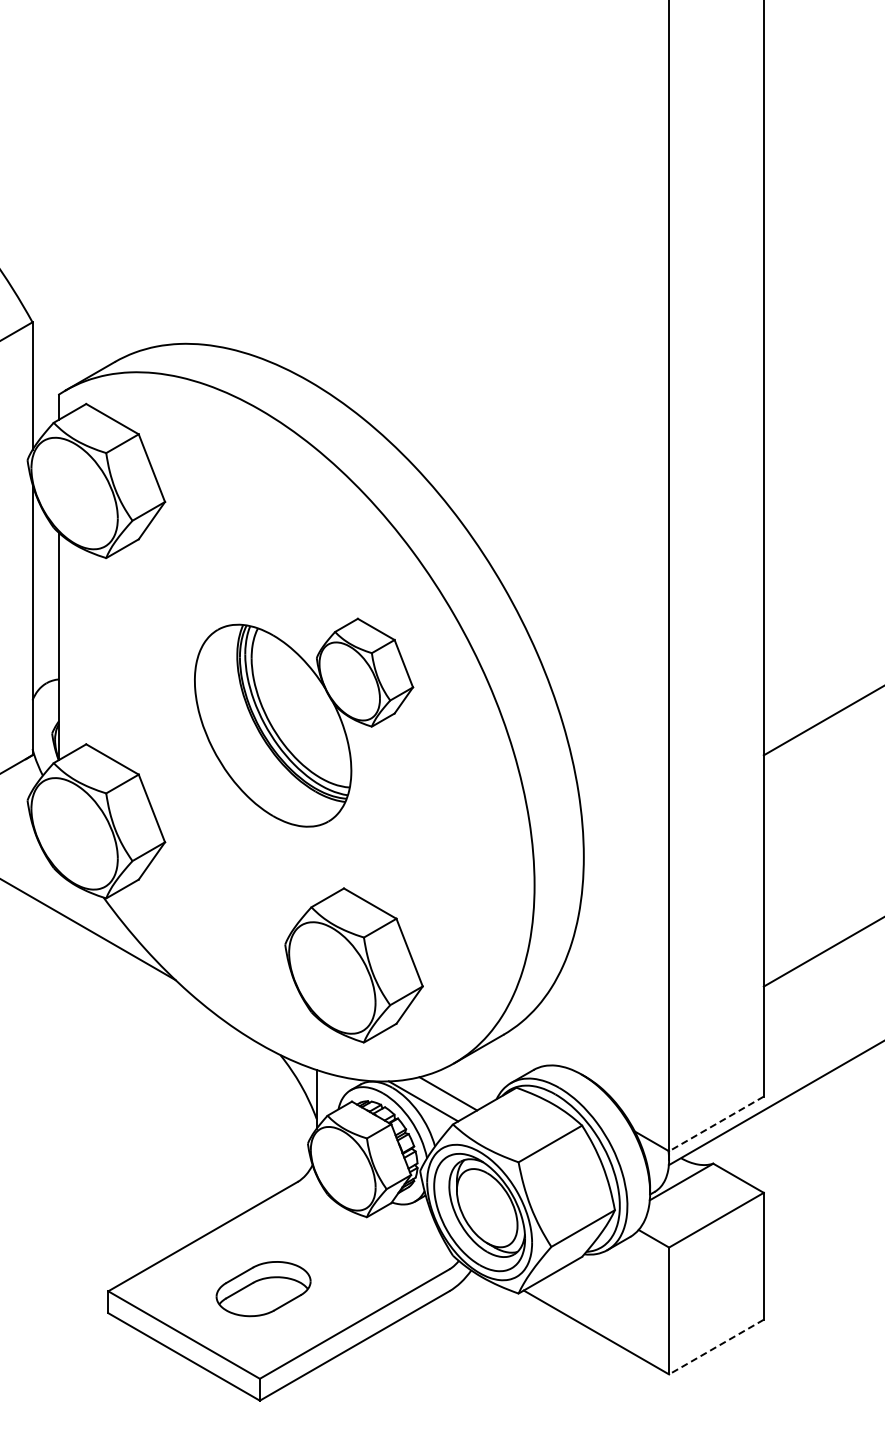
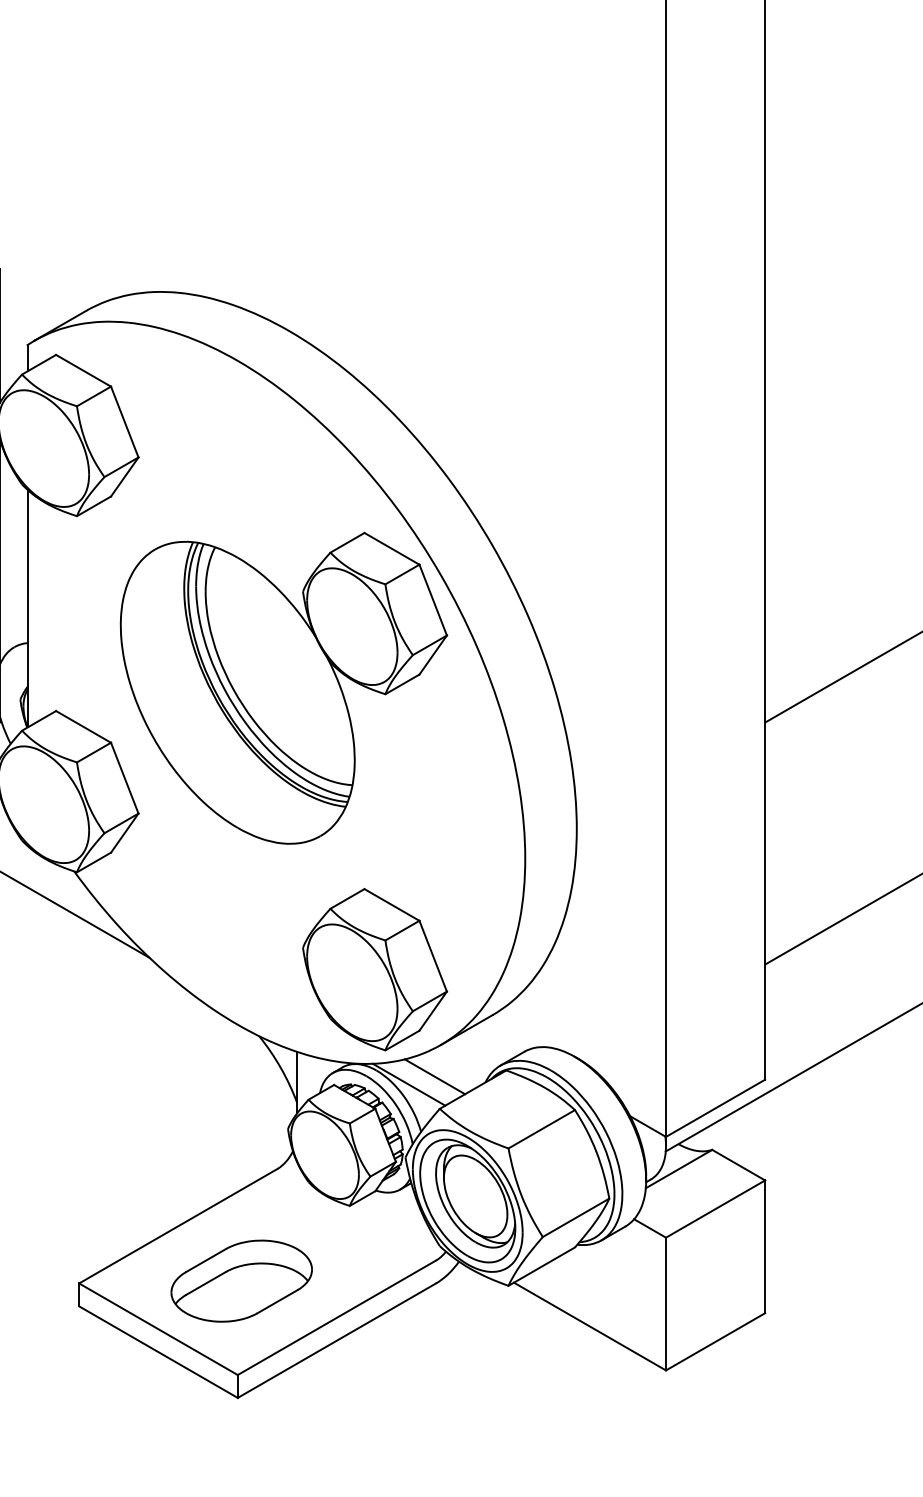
part: (303, 722) -> (283, 688), size x1.43
part: (353, 965) -> (374, 969), moved
line: (716, 1123) -> (715, 1107), dashed -> solid
part: (263, 1288) -> (241, 1280), size x1.43
line: (716, 1347) -> (715, 1342), dashed -> solid

